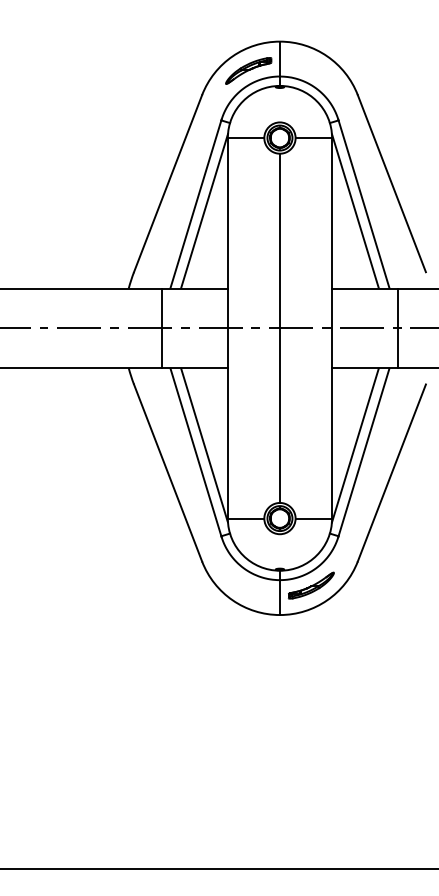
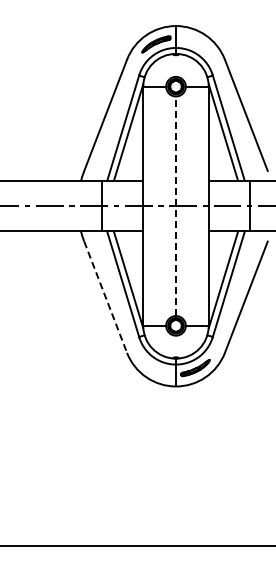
line: (280, 328) -> (176, 206), solid -> dashed
line: (167, 473) -> (105, 297), solid -> dashed

